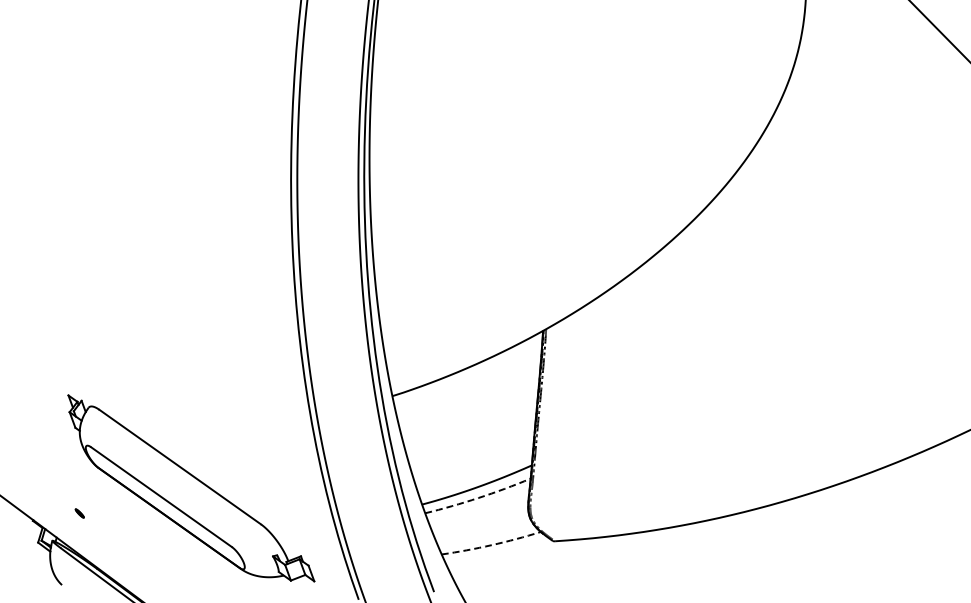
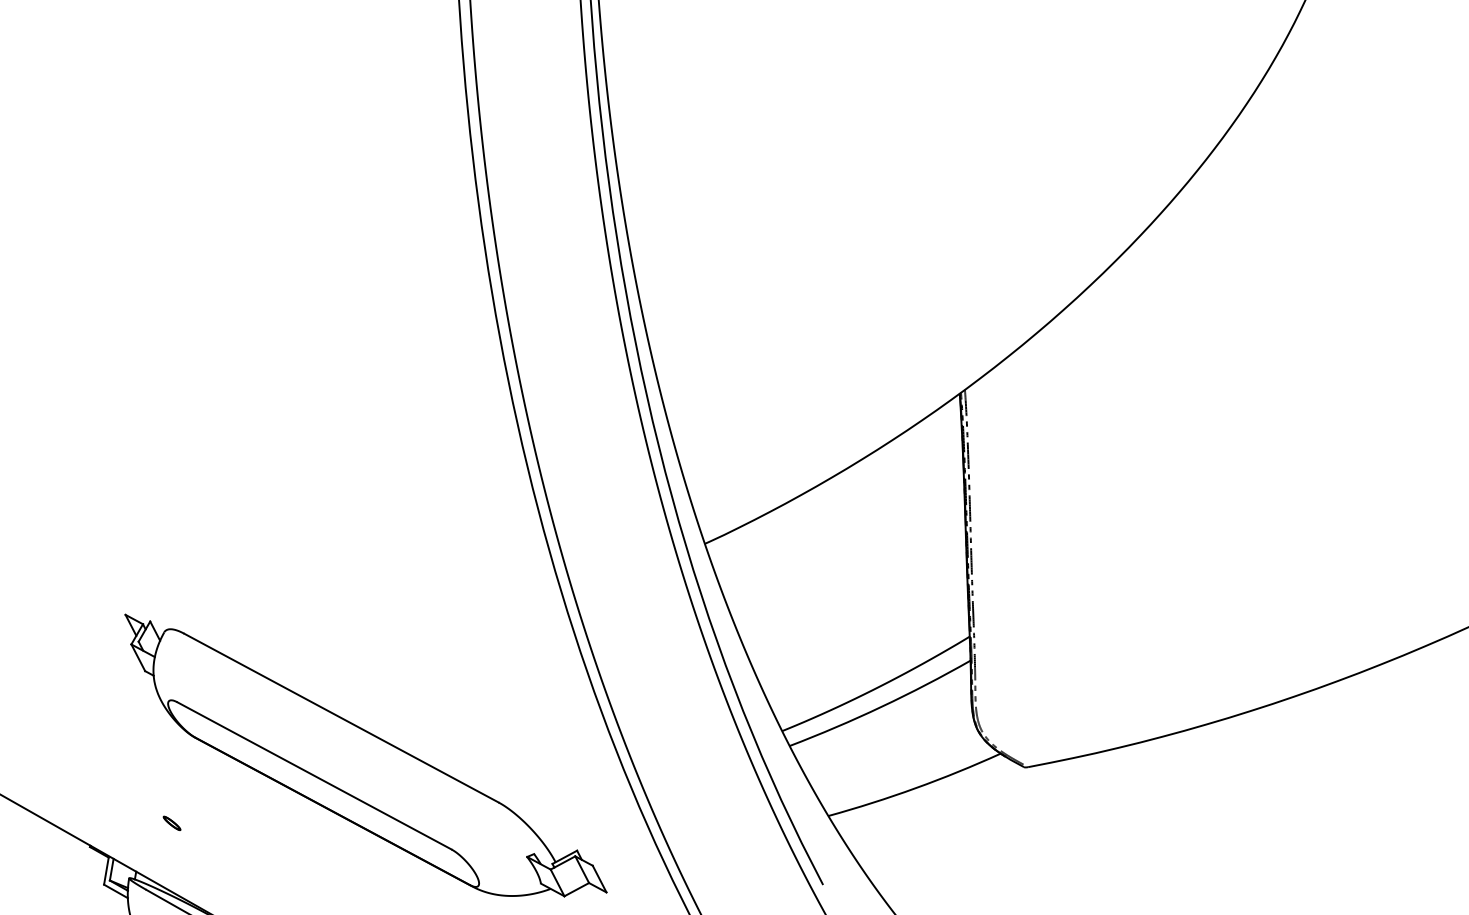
arc: (478, 497) -> (881, 705), dashed -> solid
arc: (491, 545) -> (915, 788), dashed -> solid

